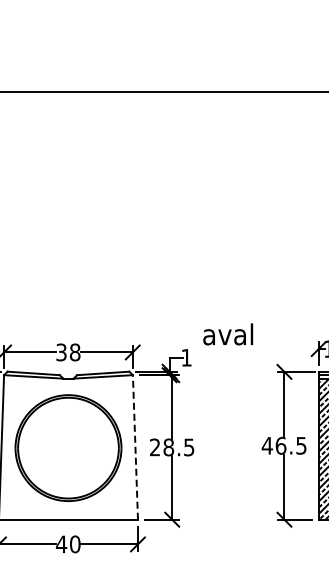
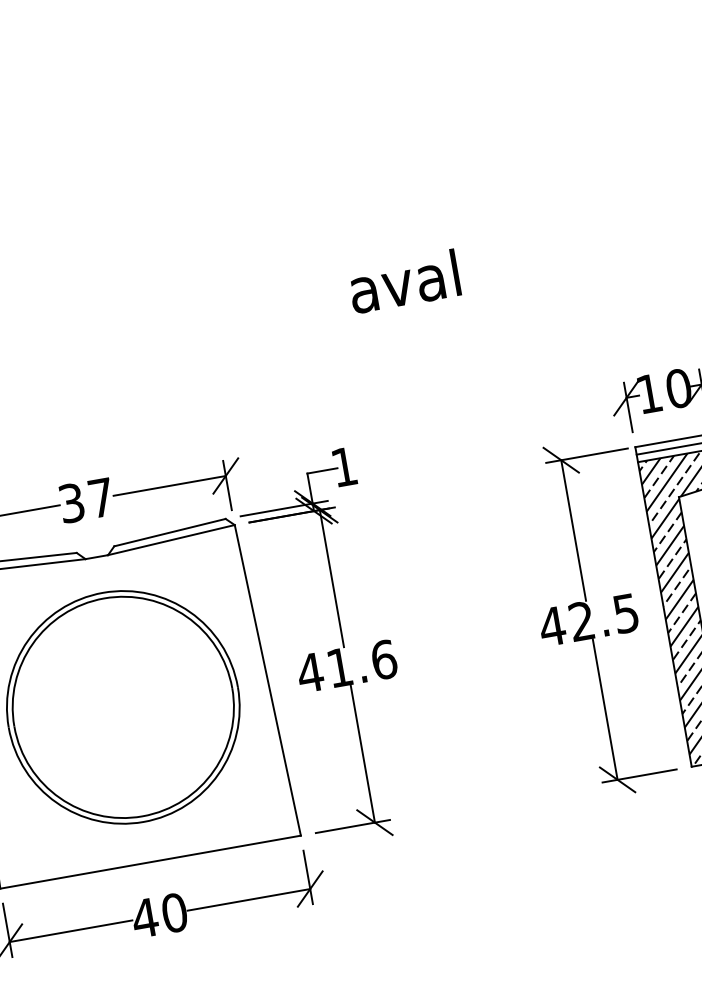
text: (228, 334) -> (404, 281), moved
text: (74, 352) -> (99, 498), 38 -> 37
text: (280, 445) -> (580, 620), 46.5 -> 42.5
line: (135, 446) -> (267, 678), dashed -> solid
text: (171, 447) -> (345, 666), 28.5 -> 41.6

